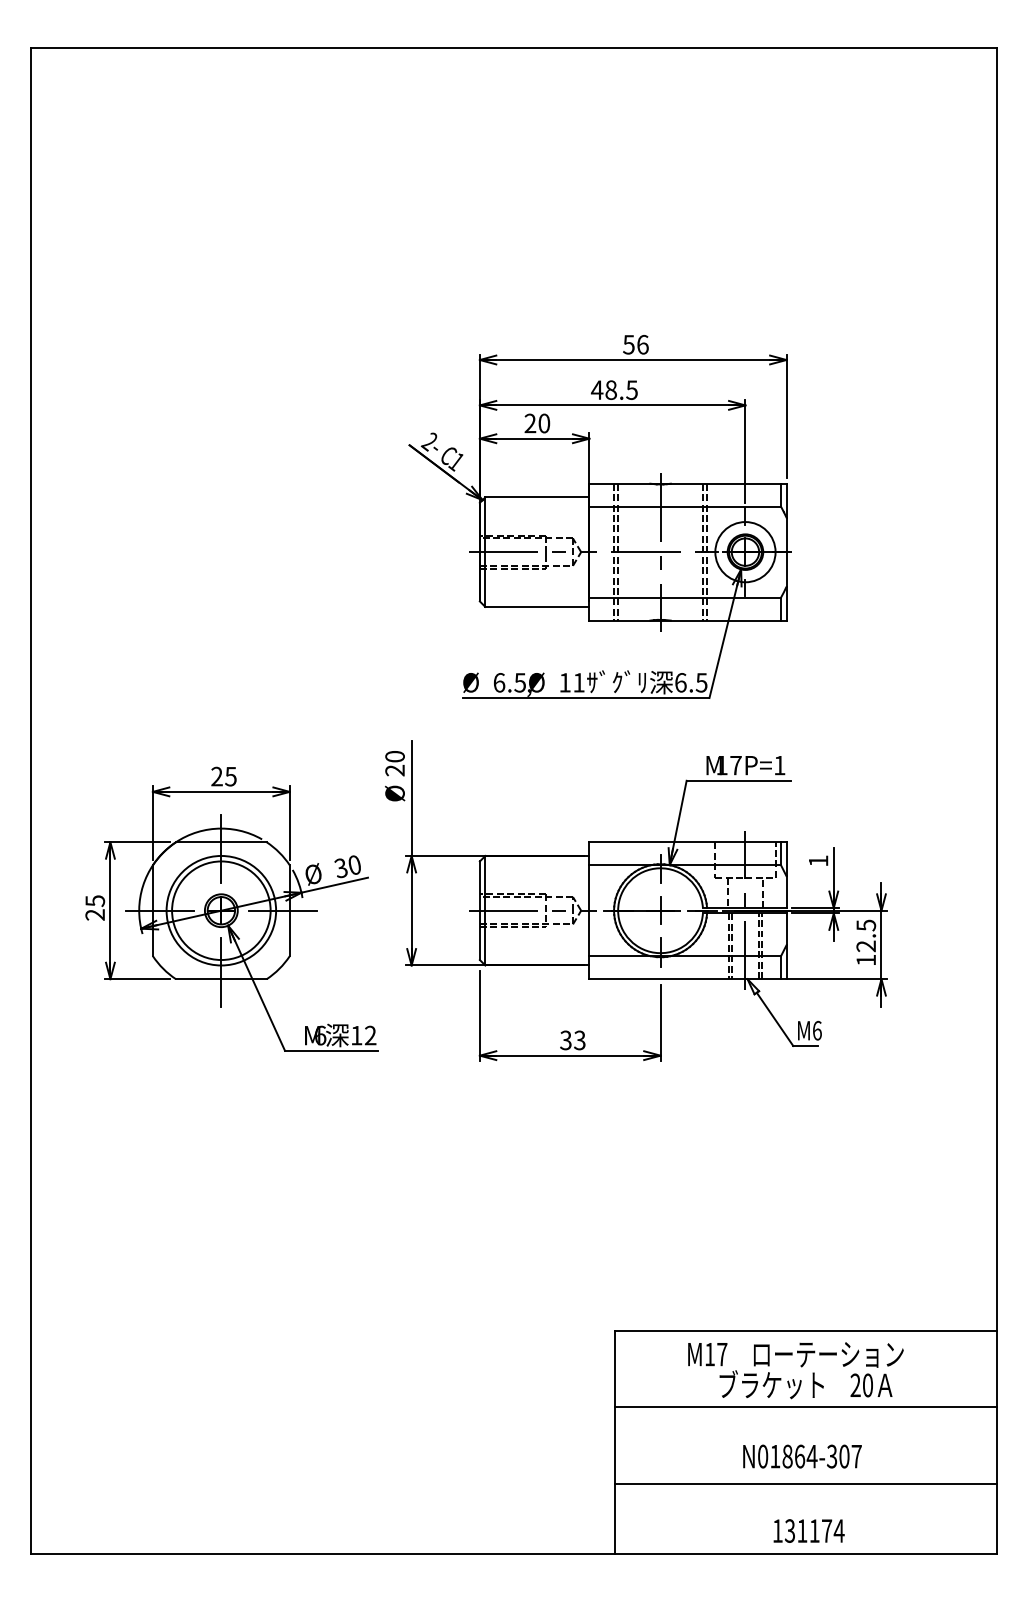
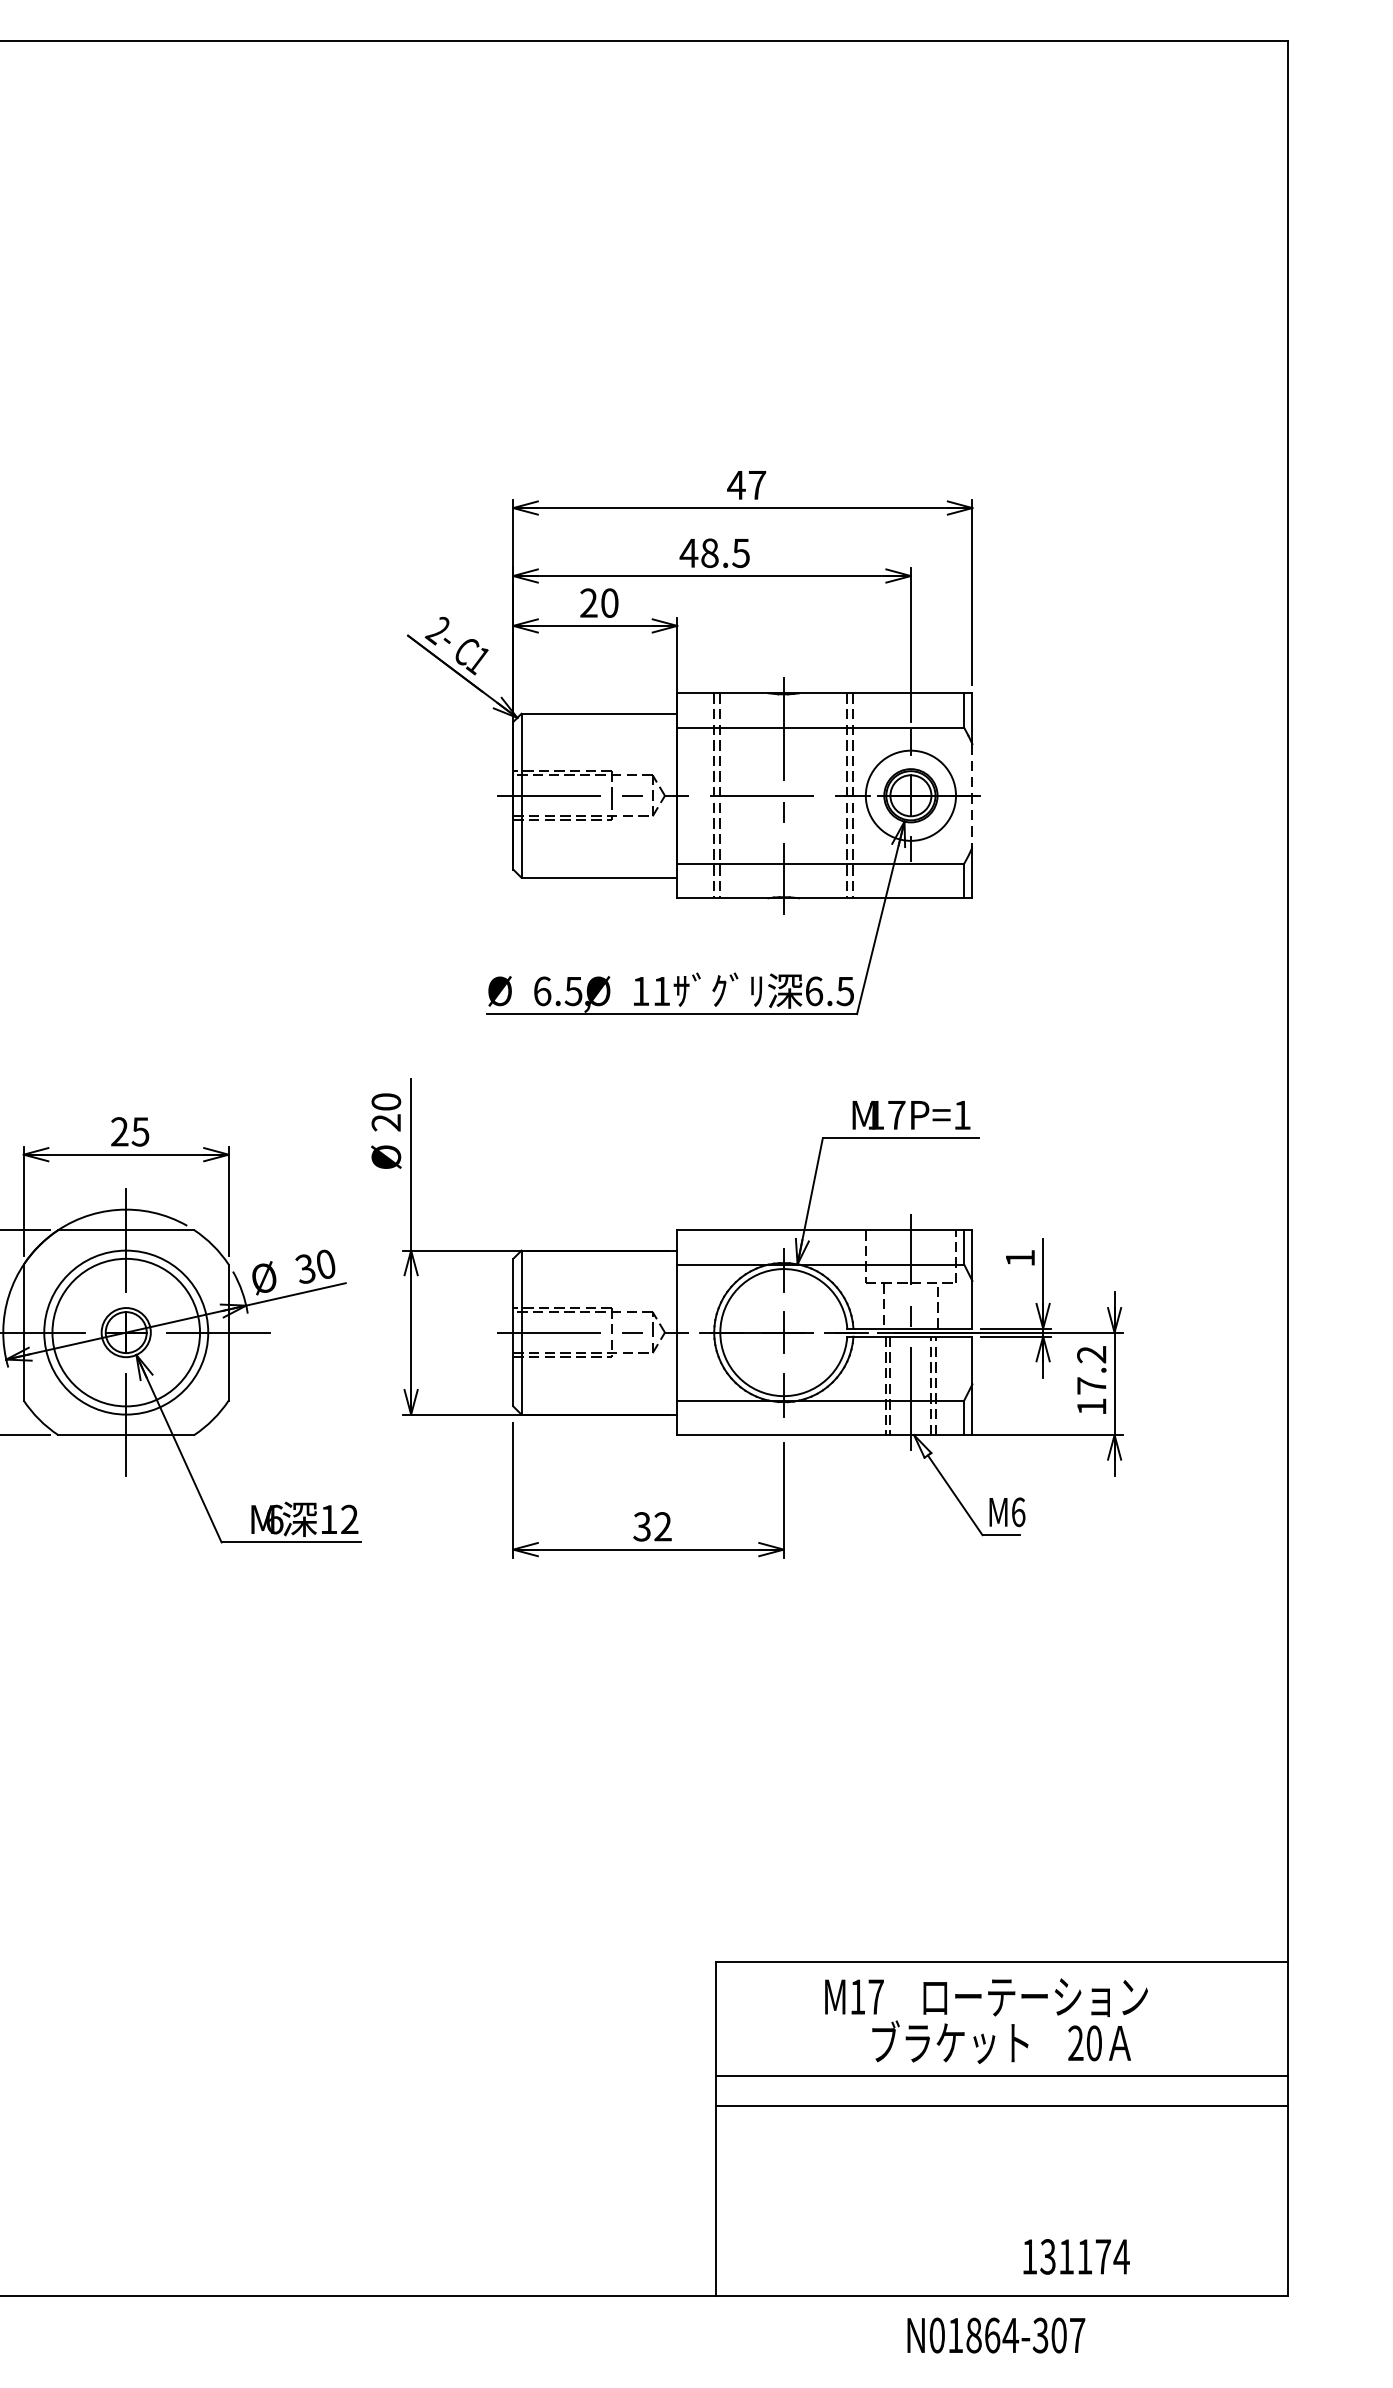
text: (635, 344) -> (746, 484), 56 -> 47
line: (786, 552) -> (972, 796), solid -> dashed
text: (866, 935) -> (1092, 1369), 12.5 -> 17.2
text: (579, 1040) -> (662, 1526), 33 -> 32
text: (802, 1456) -> (996, 2335), moved
line: (806, 1484) -> (1002, 2106), moved
text: (808, 1530) -> (1075, 2256), moved

